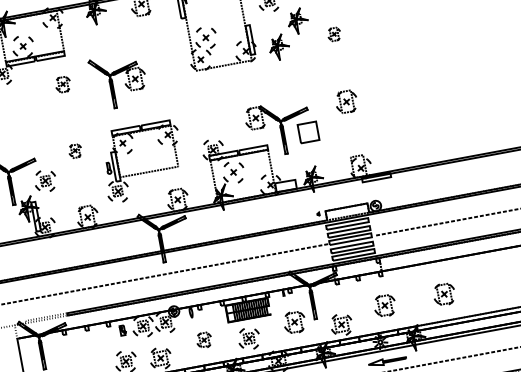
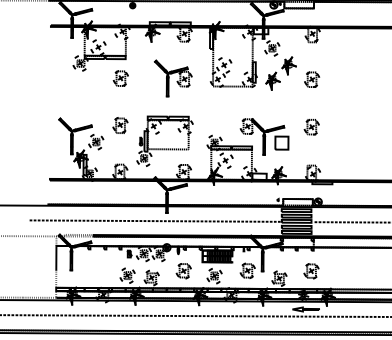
part: (334, 34) -> (312, 79), size x1.67
part: (119, 81) -> (173, 78), moved
part: (62, 84) -> (120, 78), size x1.43
part: (75, 151) -> (120, 125), size x1.67
part: (444, 294) -> (353, 271), removed
part: (203, 340) -> (183, 271), size x1.43

